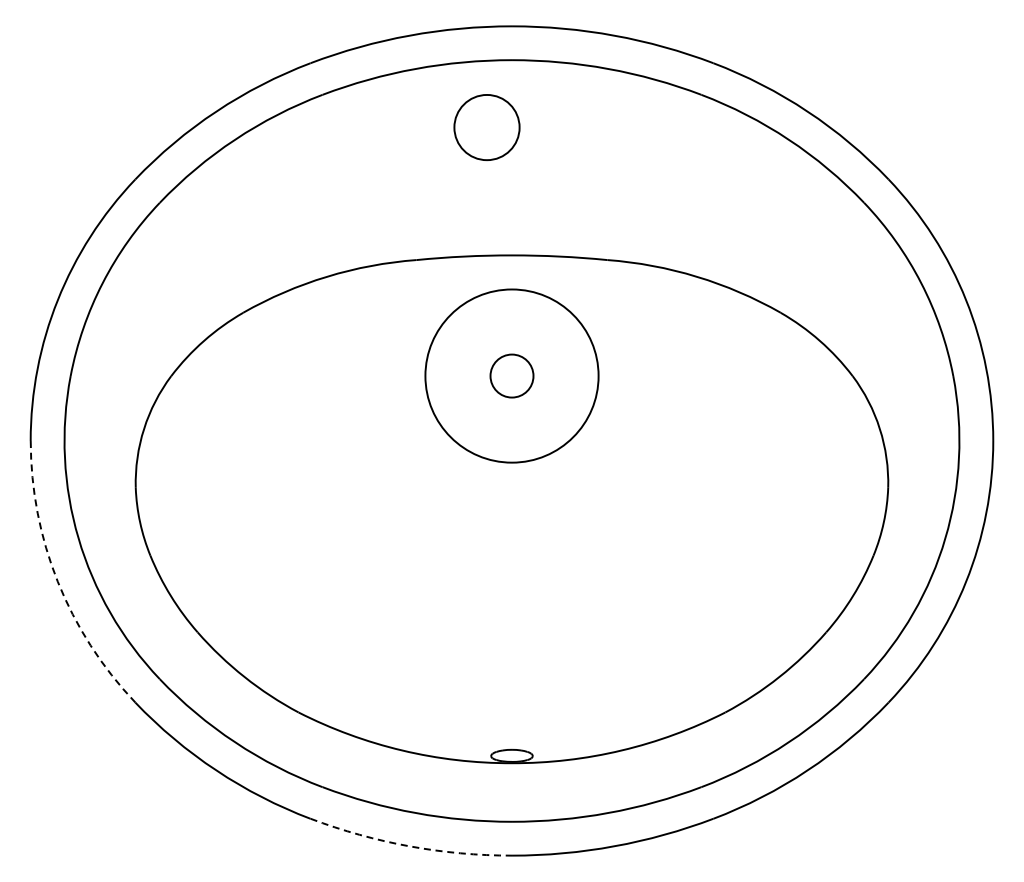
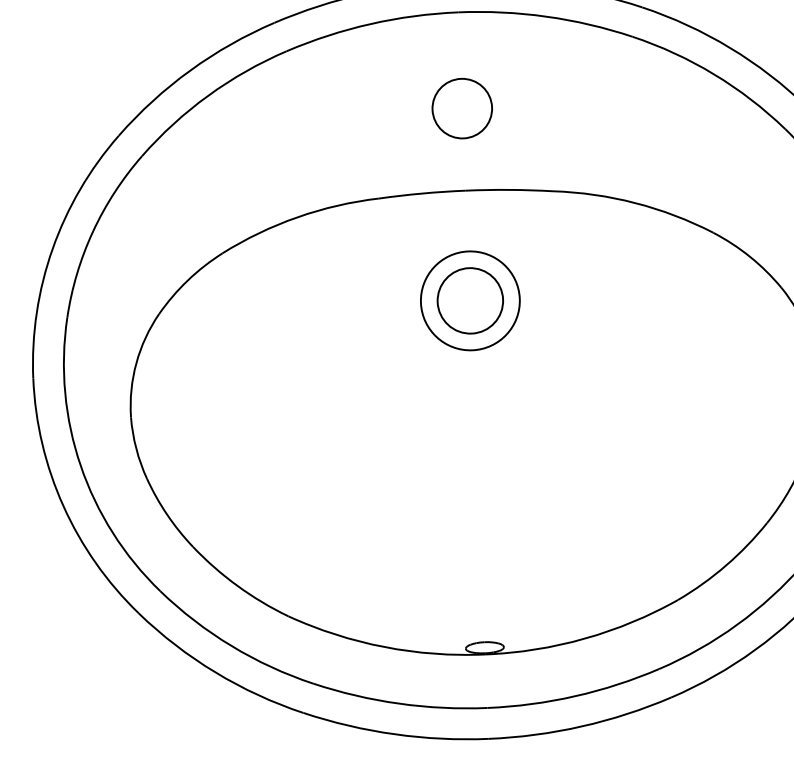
circle: (486, 127) -> (461, 108), moved
circle: (511, 375) -> (469, 300), size x0.62
circle: (511, 375) -> (469, 300), size x1.67
arc: (57, 581) -> (63, 505), dashed -> solid
arc: (409, 846) -> (394, 734), dashed -> solid

